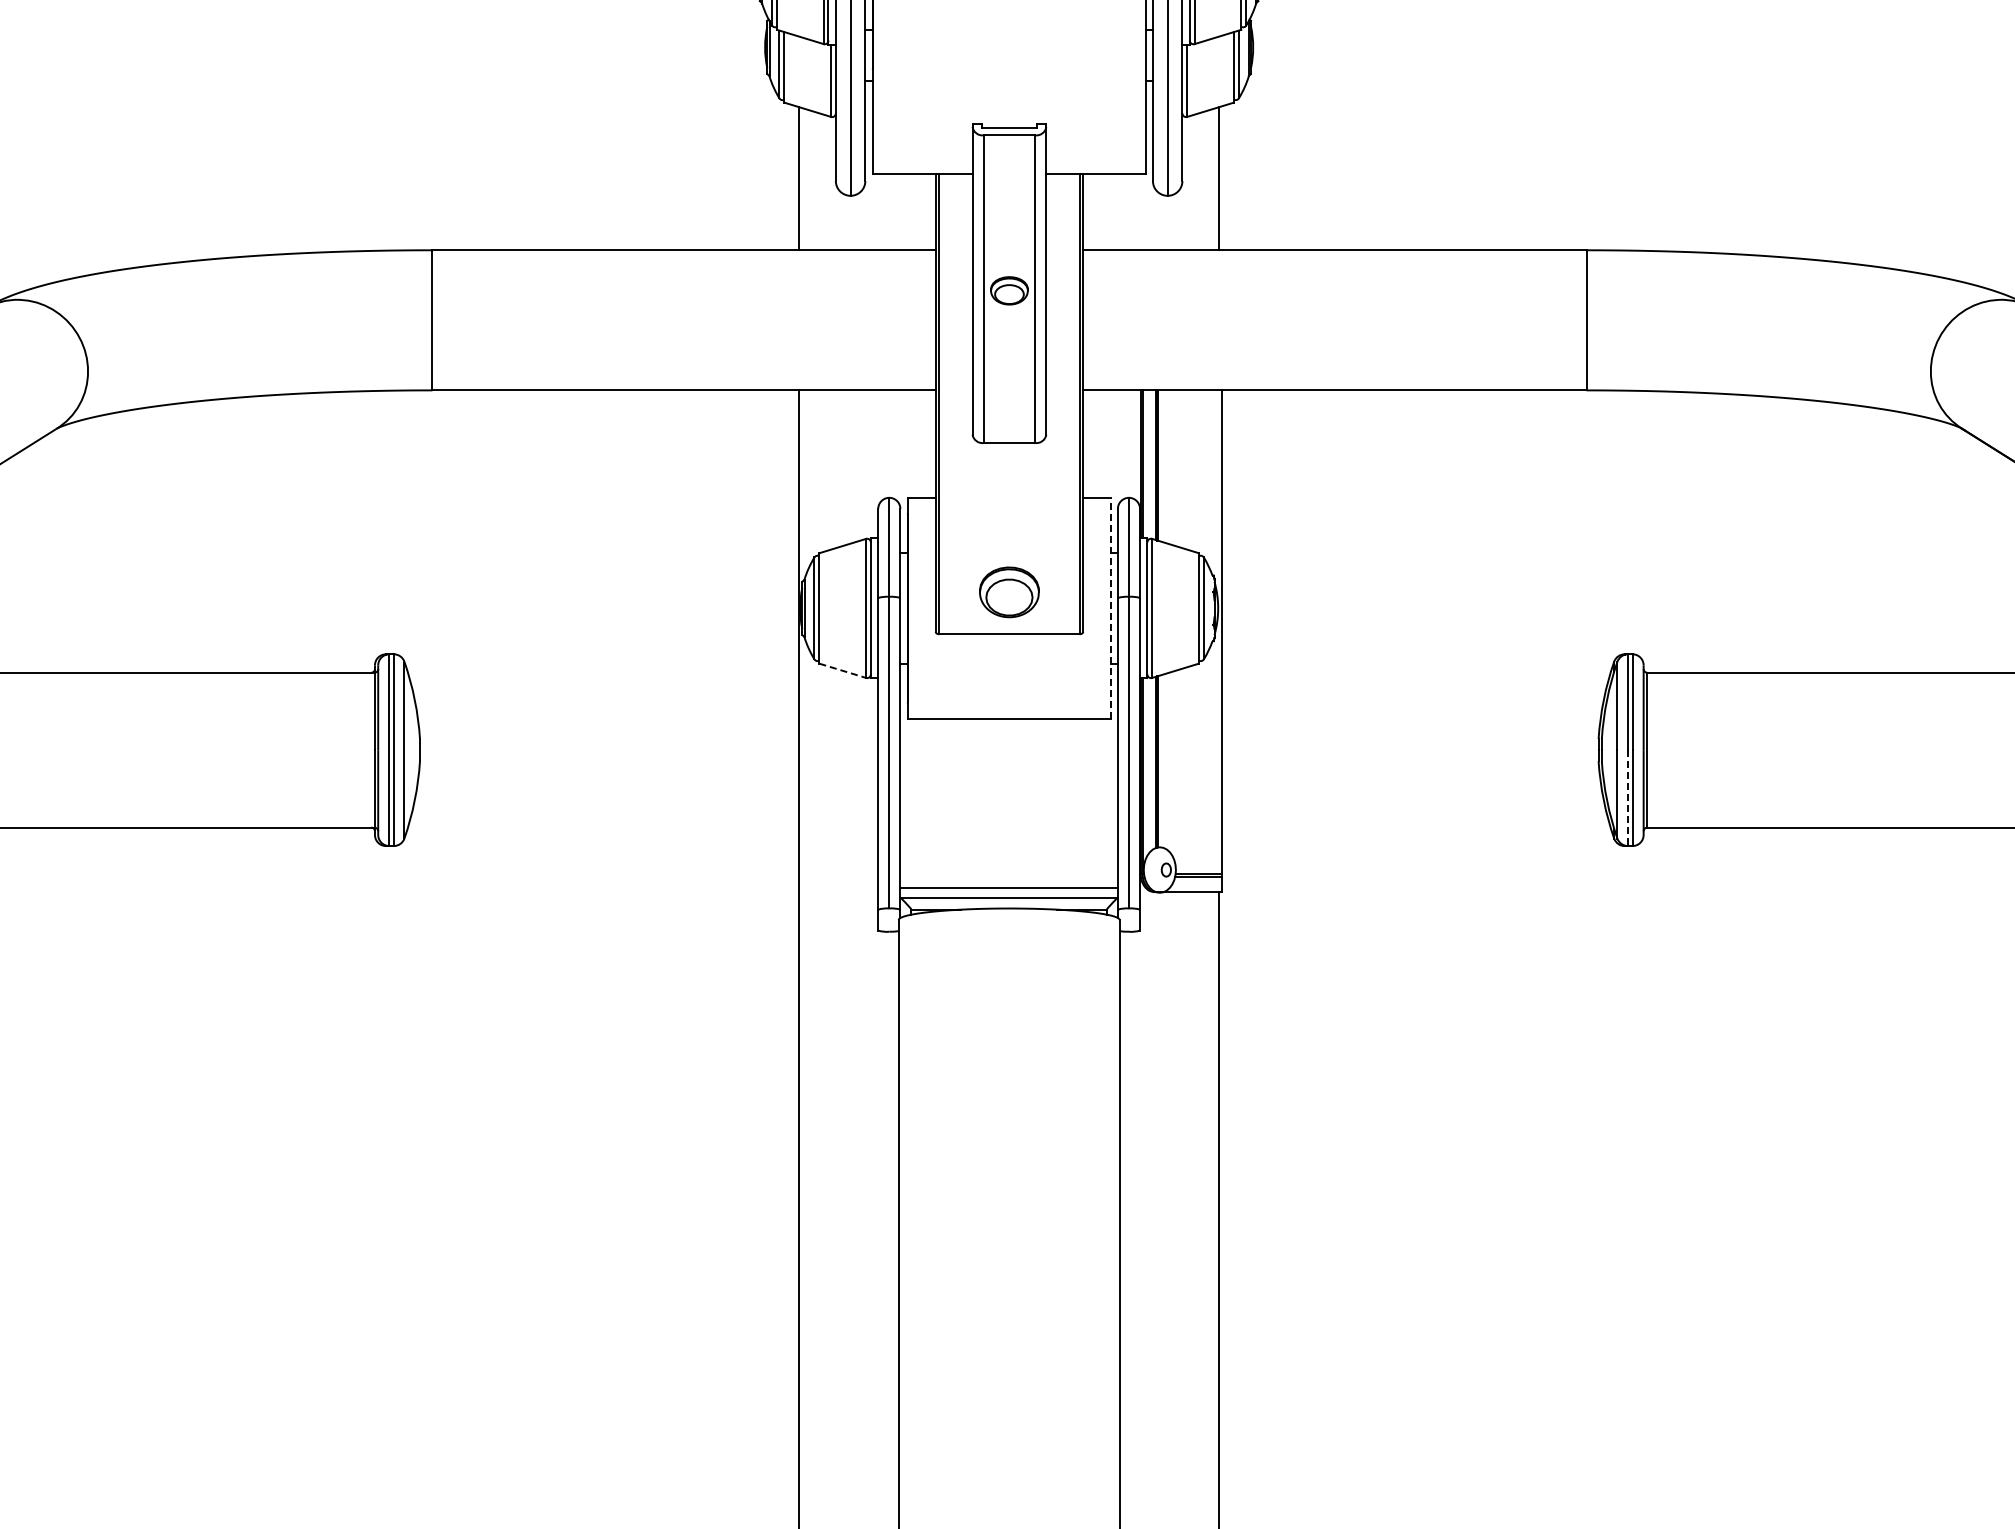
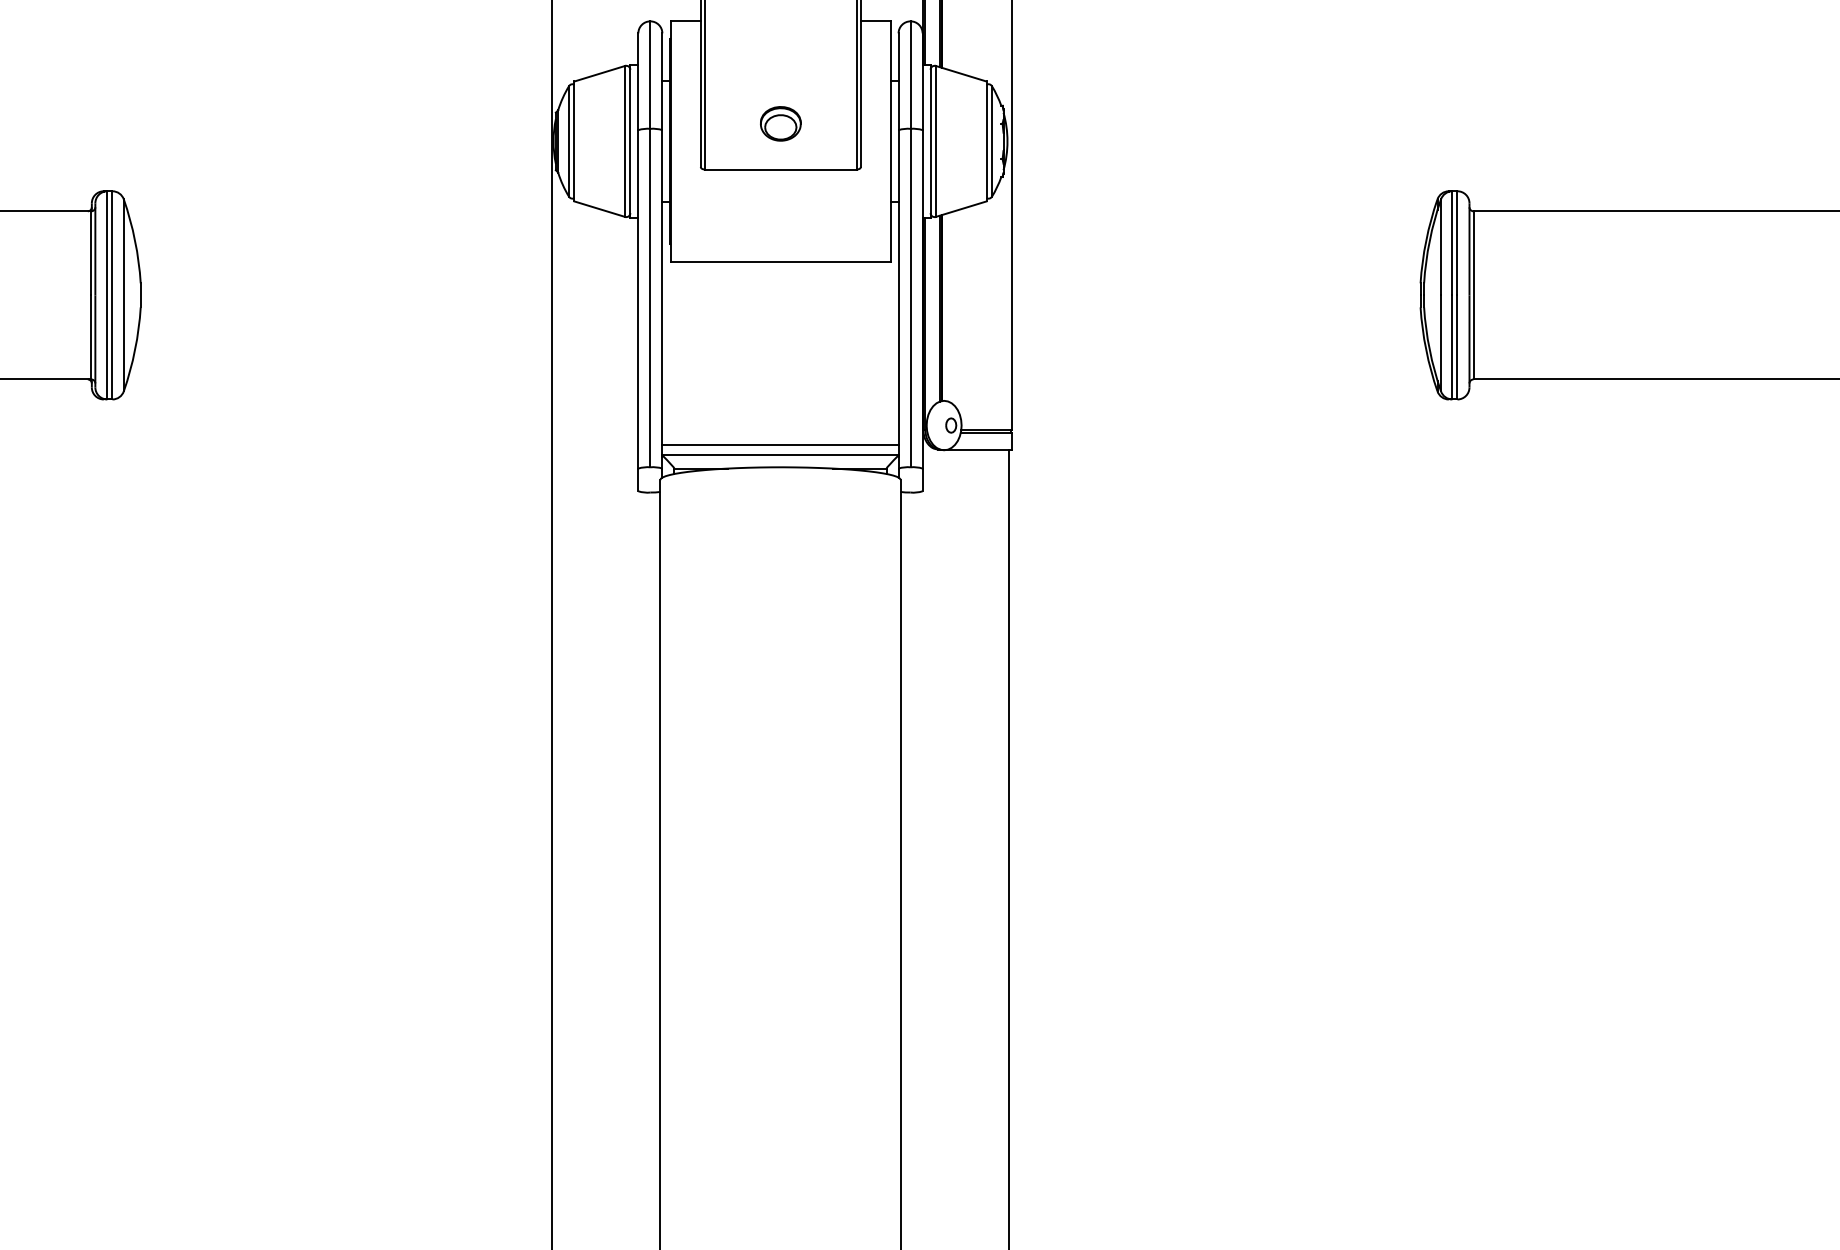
part: (1009, 591) -> (780, 123), size x0.62
line: (1110, 608) -> (890, 141), dashed -> solid
line: (843, 670) -> (600, 208), dashed -> solid
line: (1627, 798) -> (1451, 347), dashed -> solid

